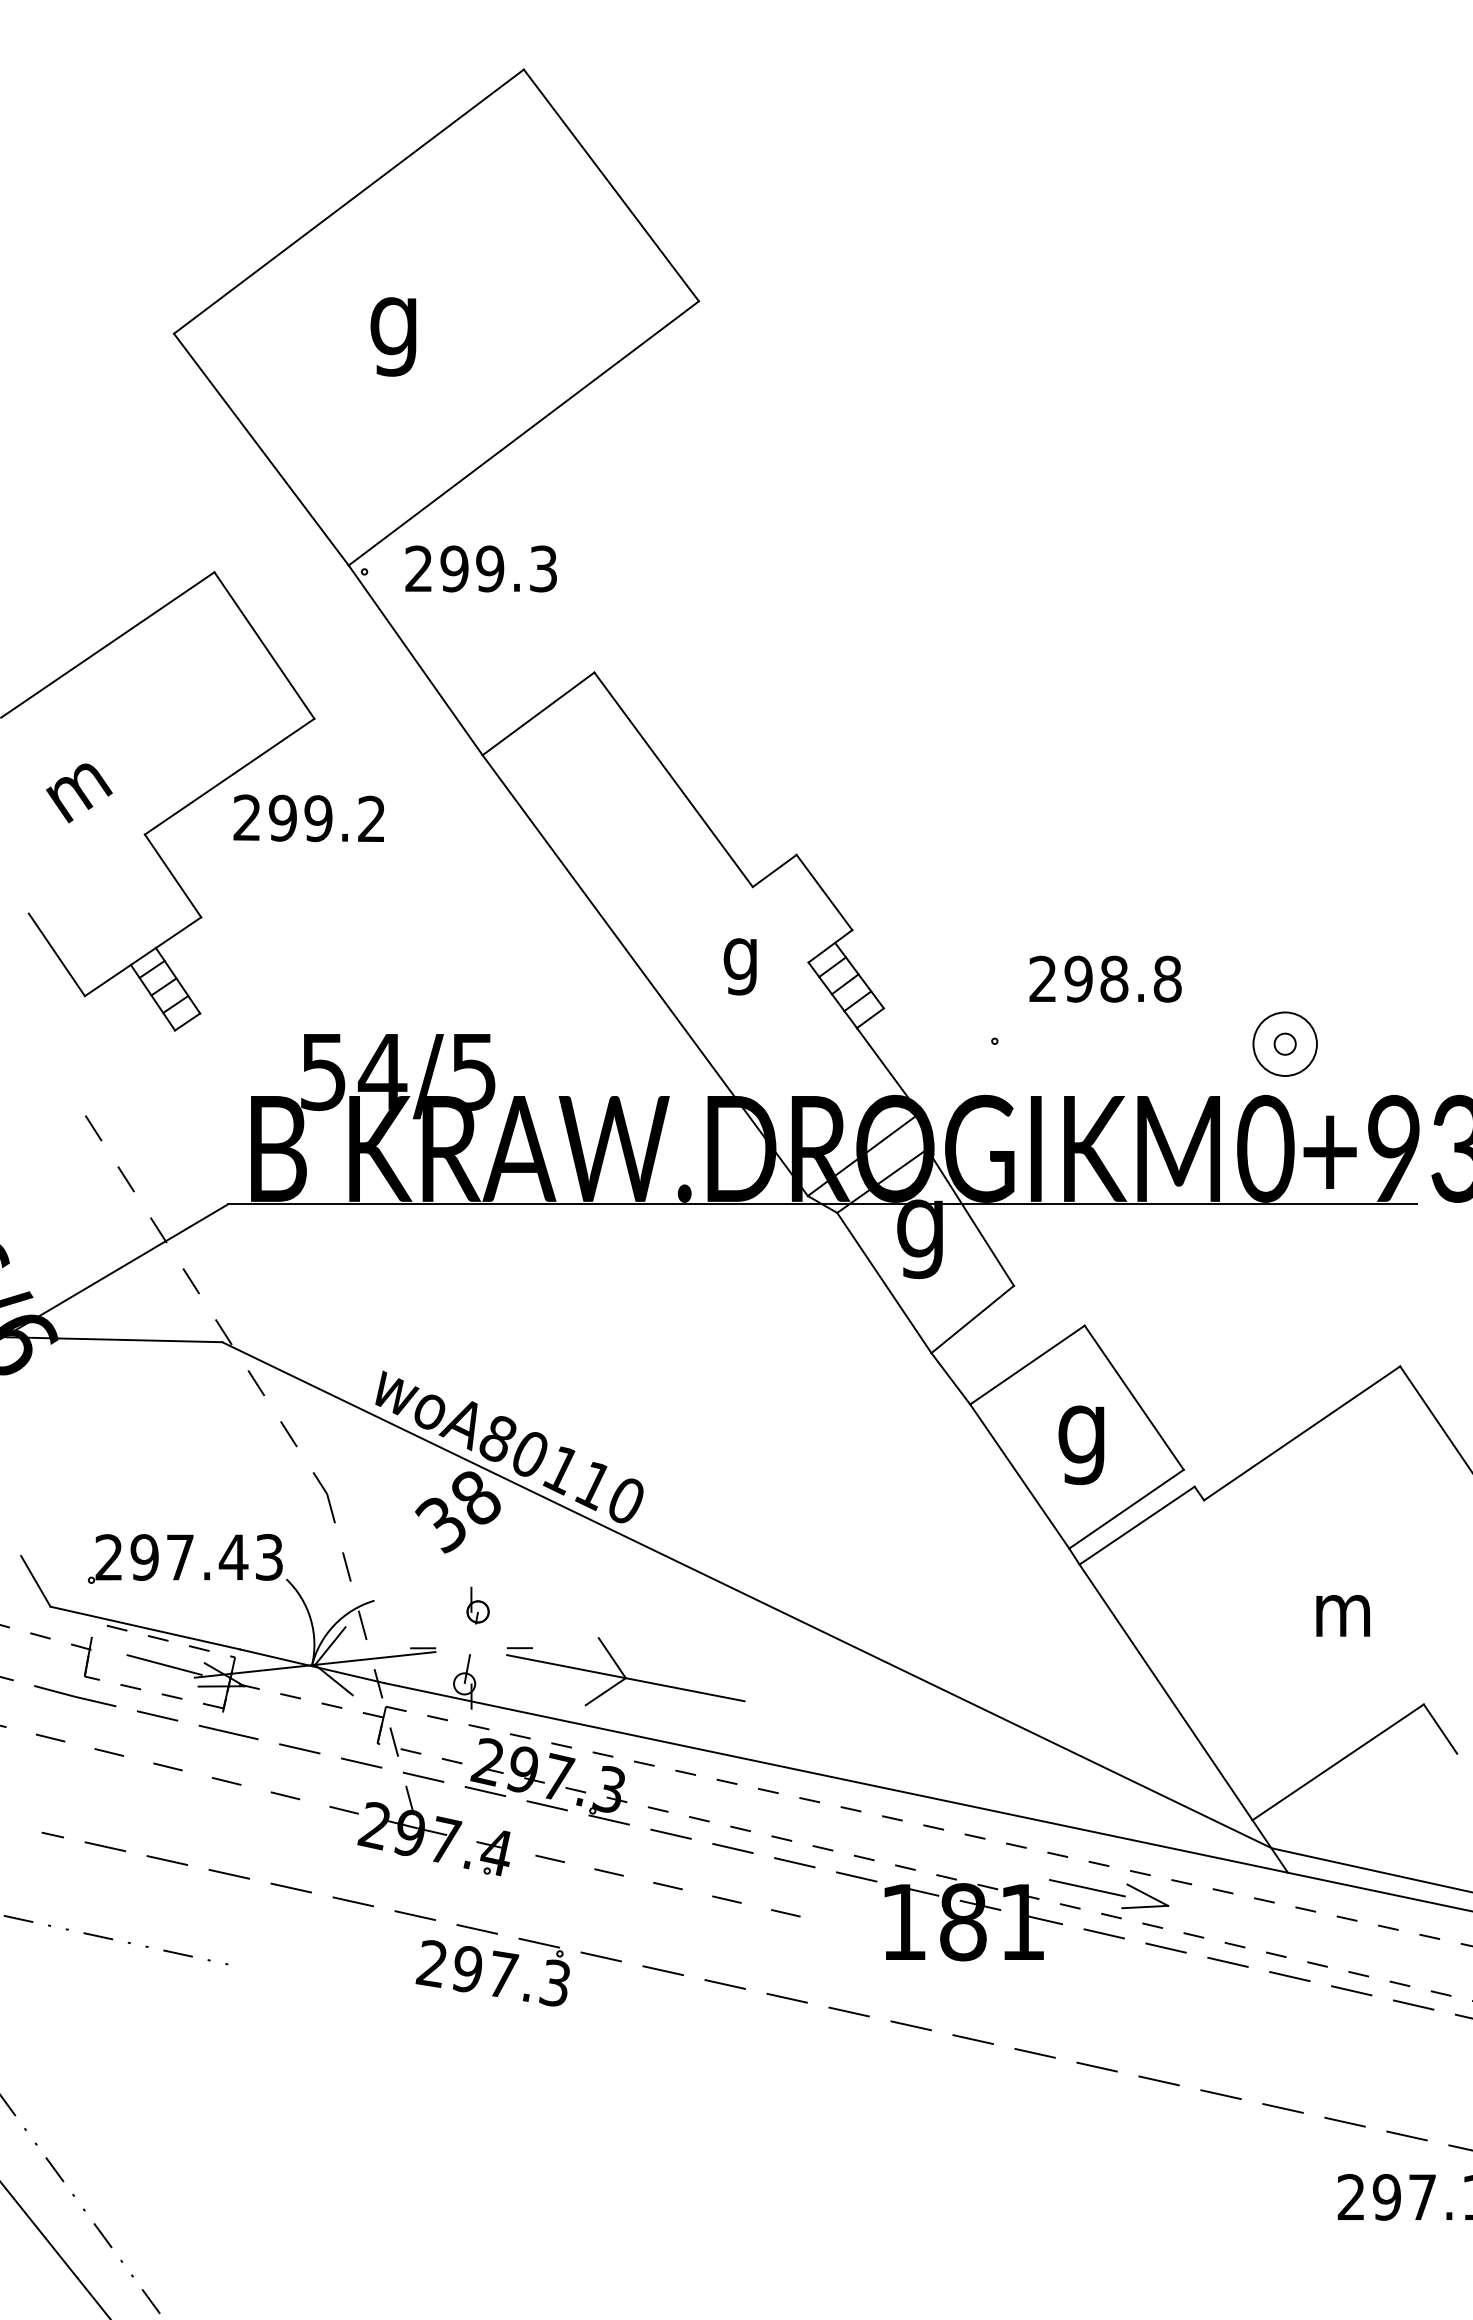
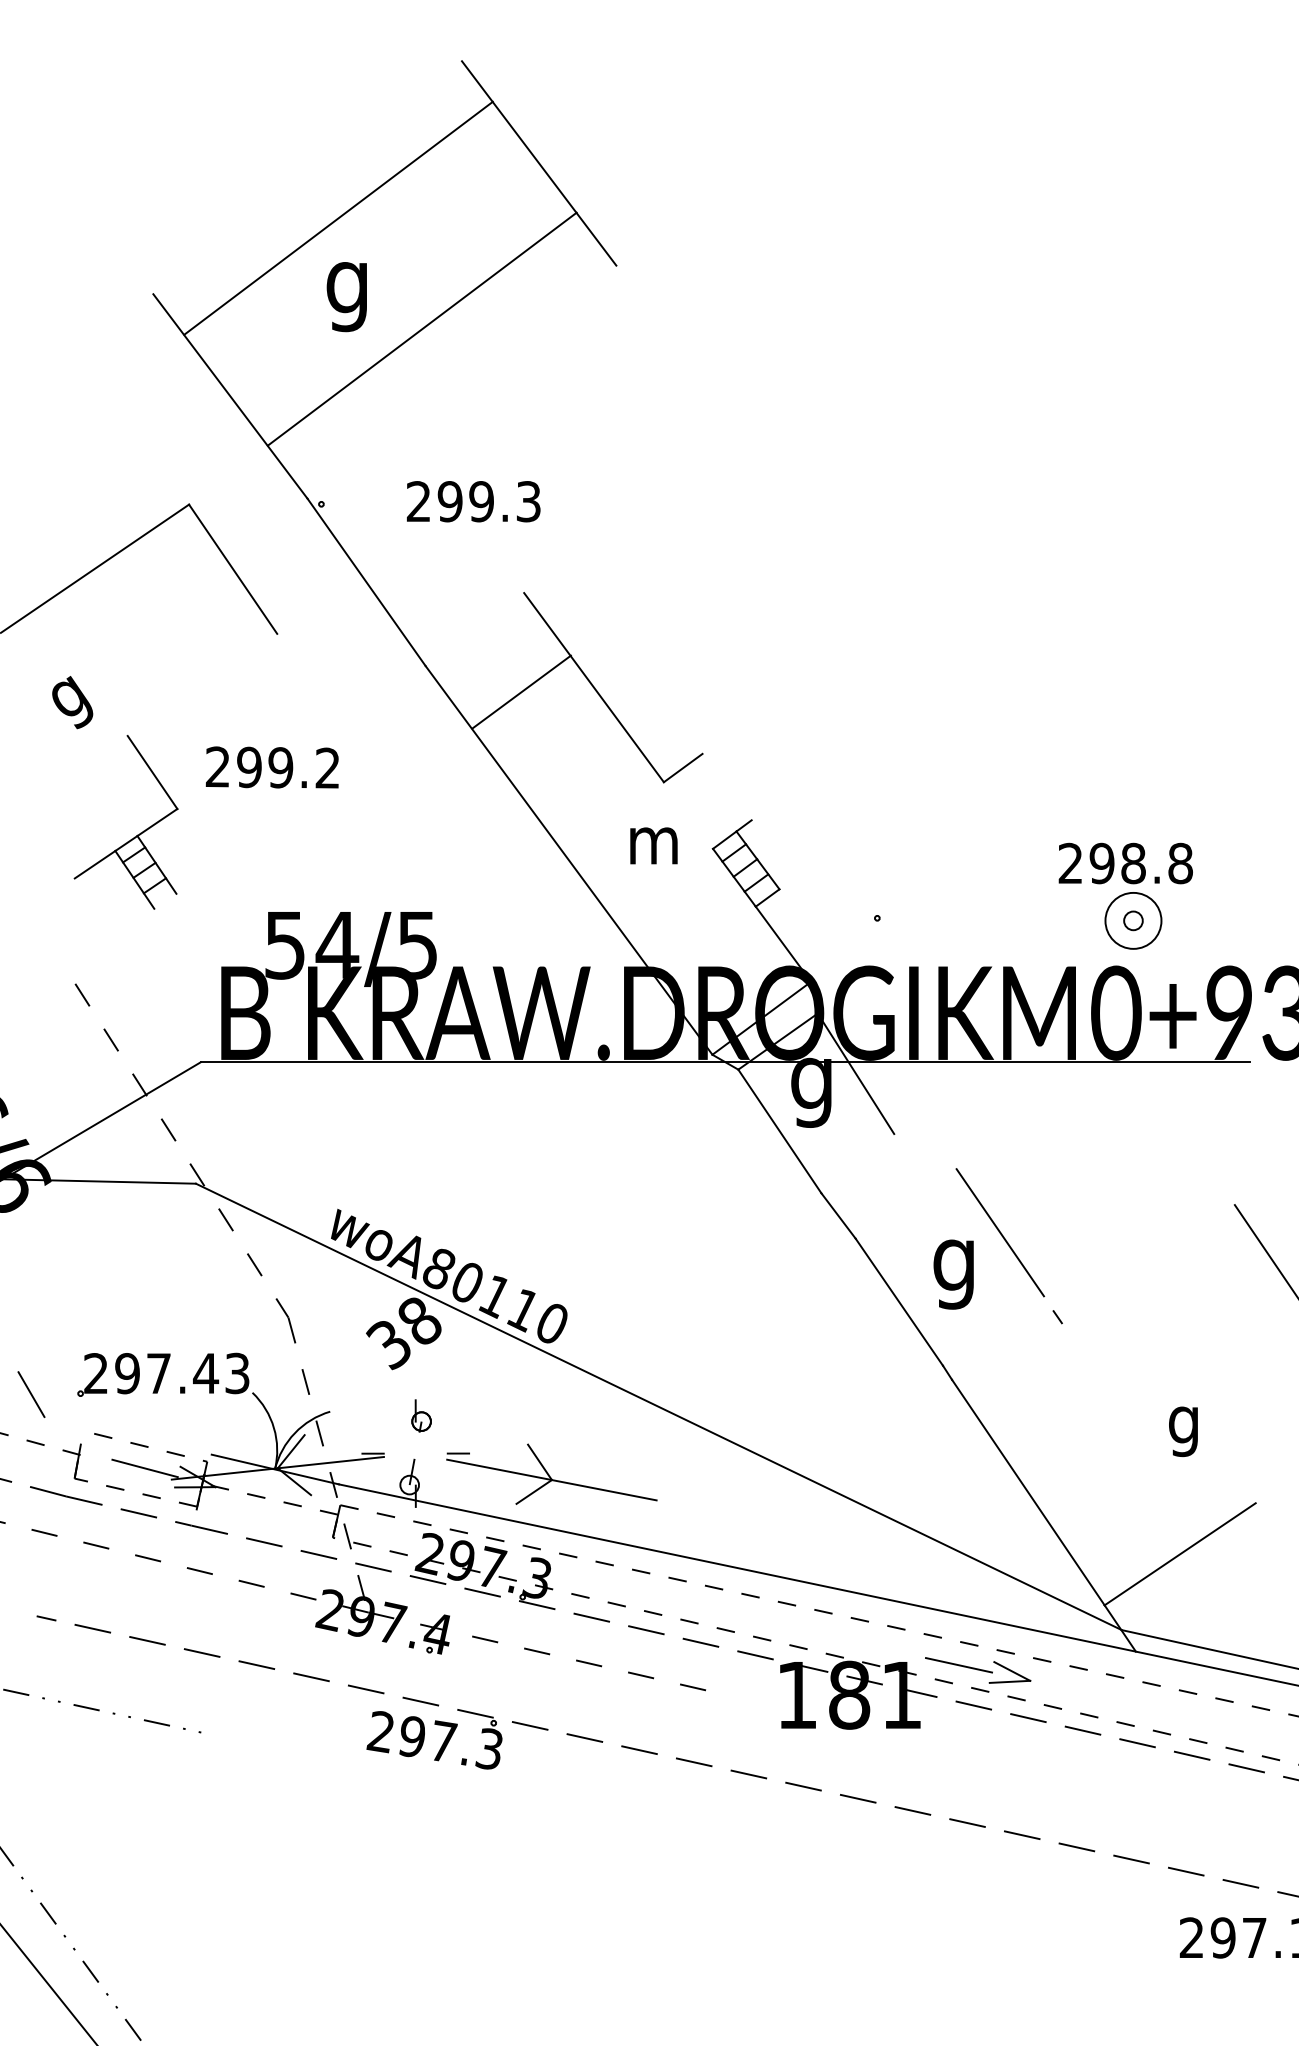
line: (348, 201) -> (338, 218), moved
line: (523, 433) -> (421, 329), moved
text: (480, 568) -> (473, 501), moved
line: (538, 713) -> (521, 691), moved
line: (229, 776) -> (202, 684), removed
text: (79, 794) -> (70, 700), m -> g
text: (308, 818) -> (272, 767), moved
line: (824, 892) -> (727, 787), removed
line: (56, 954) -> (49, 841), removed
text: (741, 966) -> (653, 852), g -> m
text: (1105, 978) -> (1125, 862), moved
line: (187, 1021) -> (165, 900), removed
line: (972, 1319) -> (857, 1163), removed
line: (1027, 1364) -> (906, 1203), removed
line: (1302, 1433) -> (1148, 1264), removed
line: (1126, 1508) -> (993, 1330), removed
line: (1136, 1525) -> (1002, 1345), removed
text: (1343, 1623) -> (1184, 1431), m -> g
line: (145, 1627) -> (128, 1435), removed
line: (1440, 1728) -> (1270, 1524), removed

